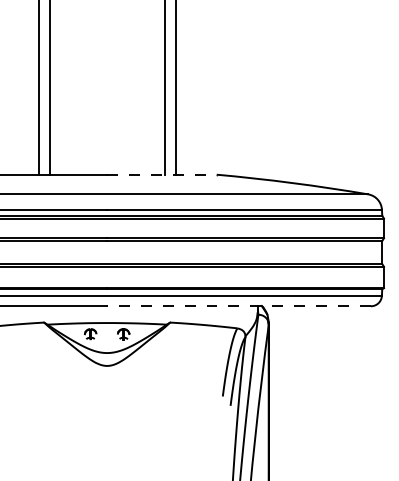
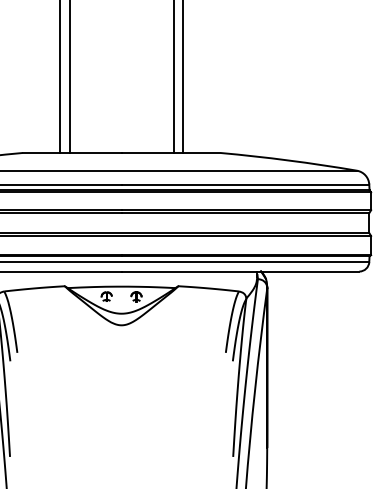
line: (162, 174) -> (171, 152), dashed -> solid
line: (239, 306) -> (240, 271), dashed -> solid

